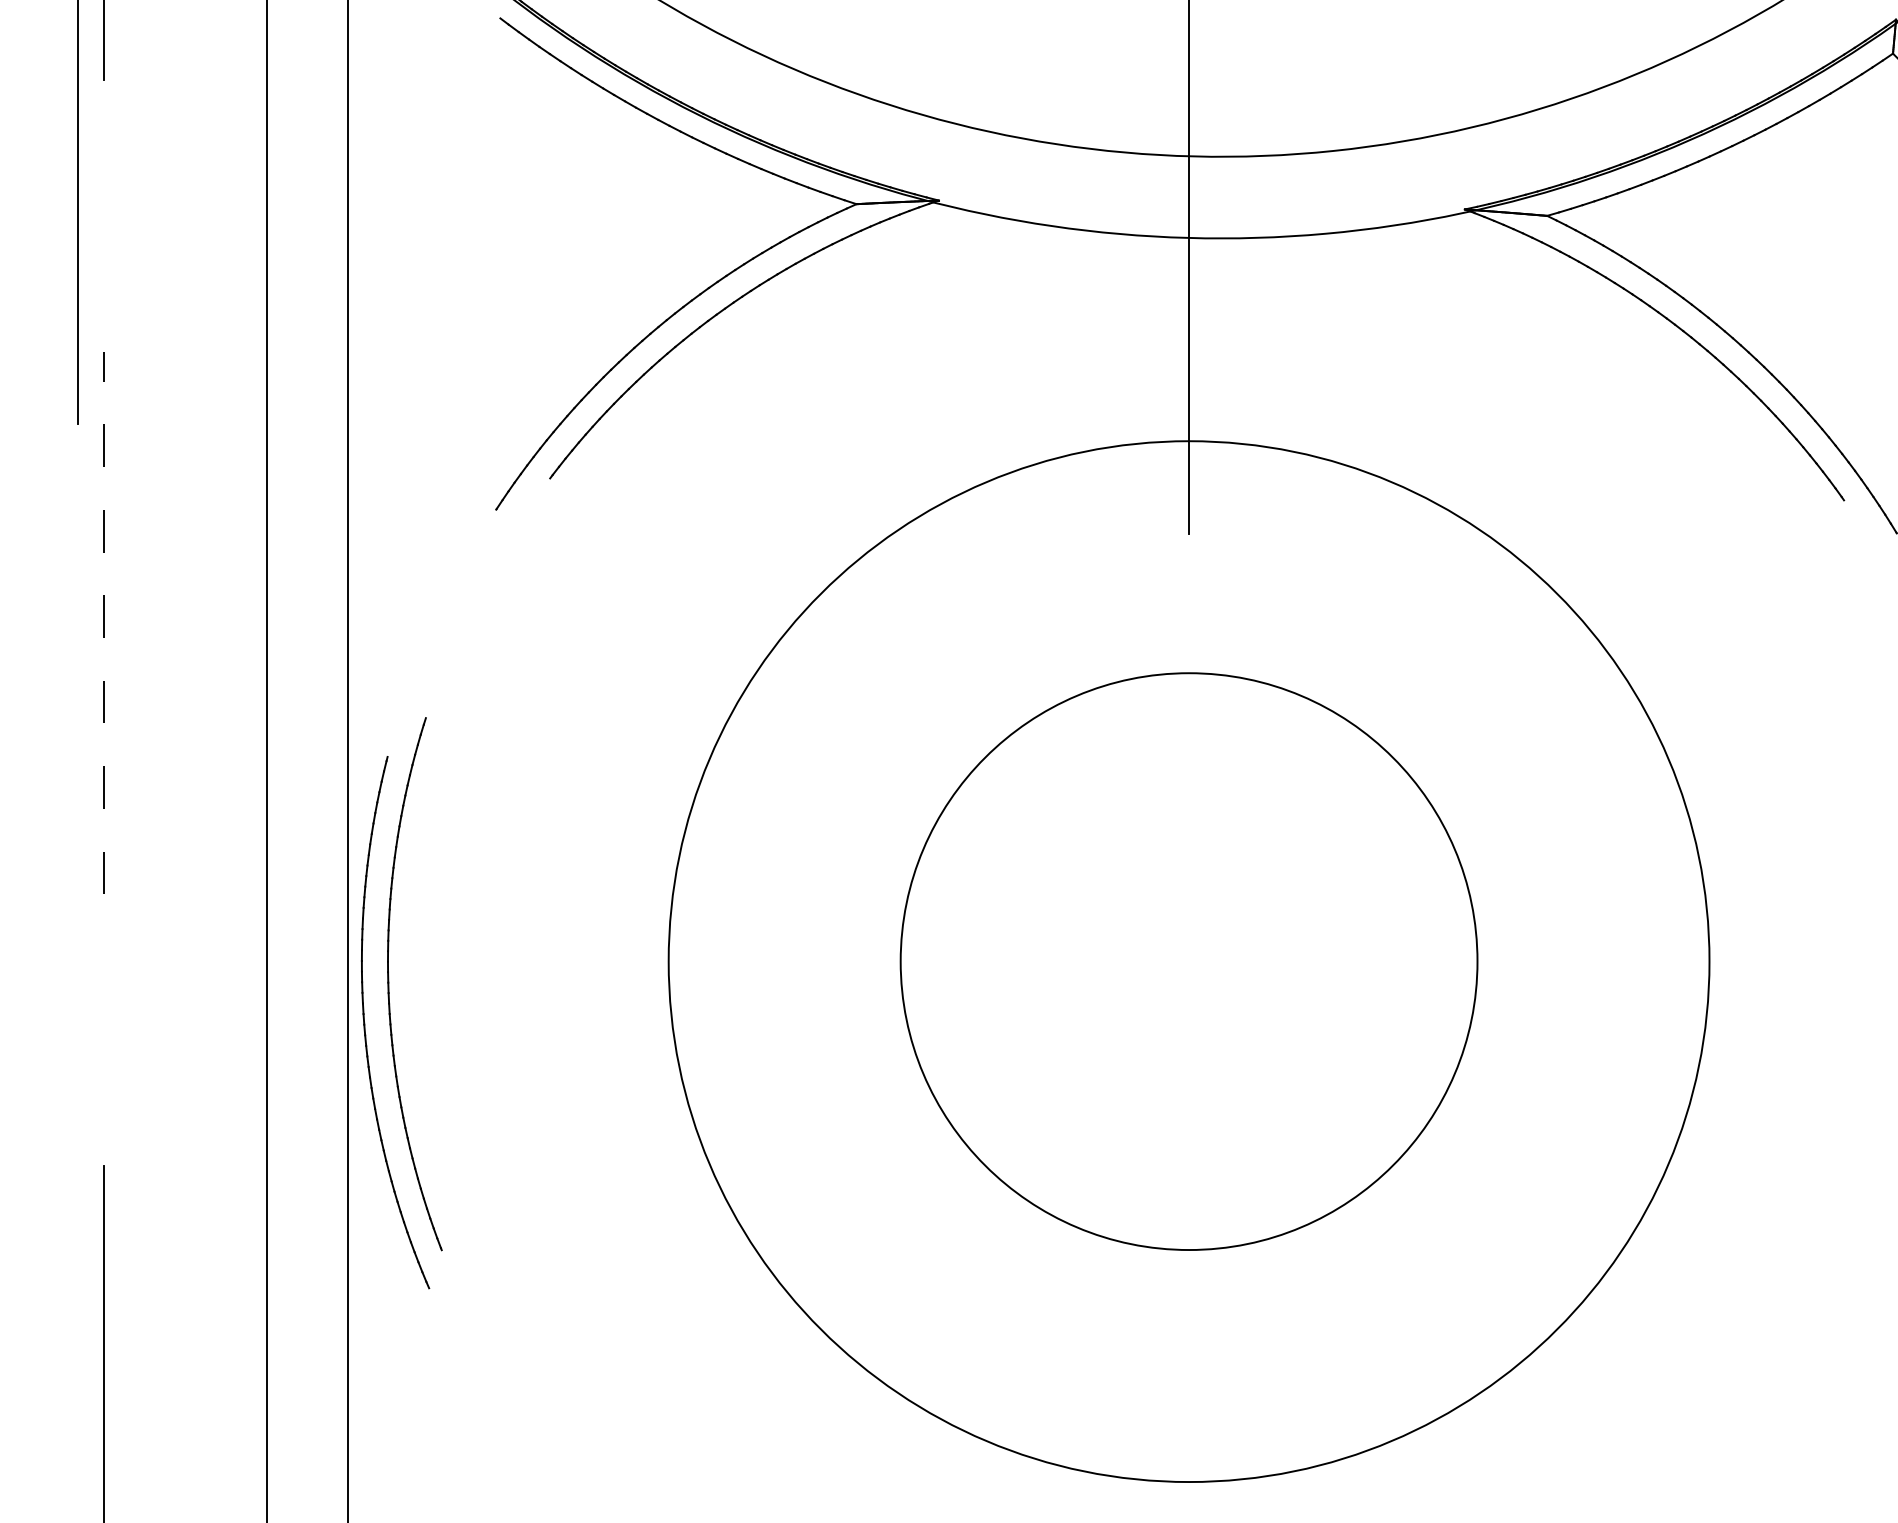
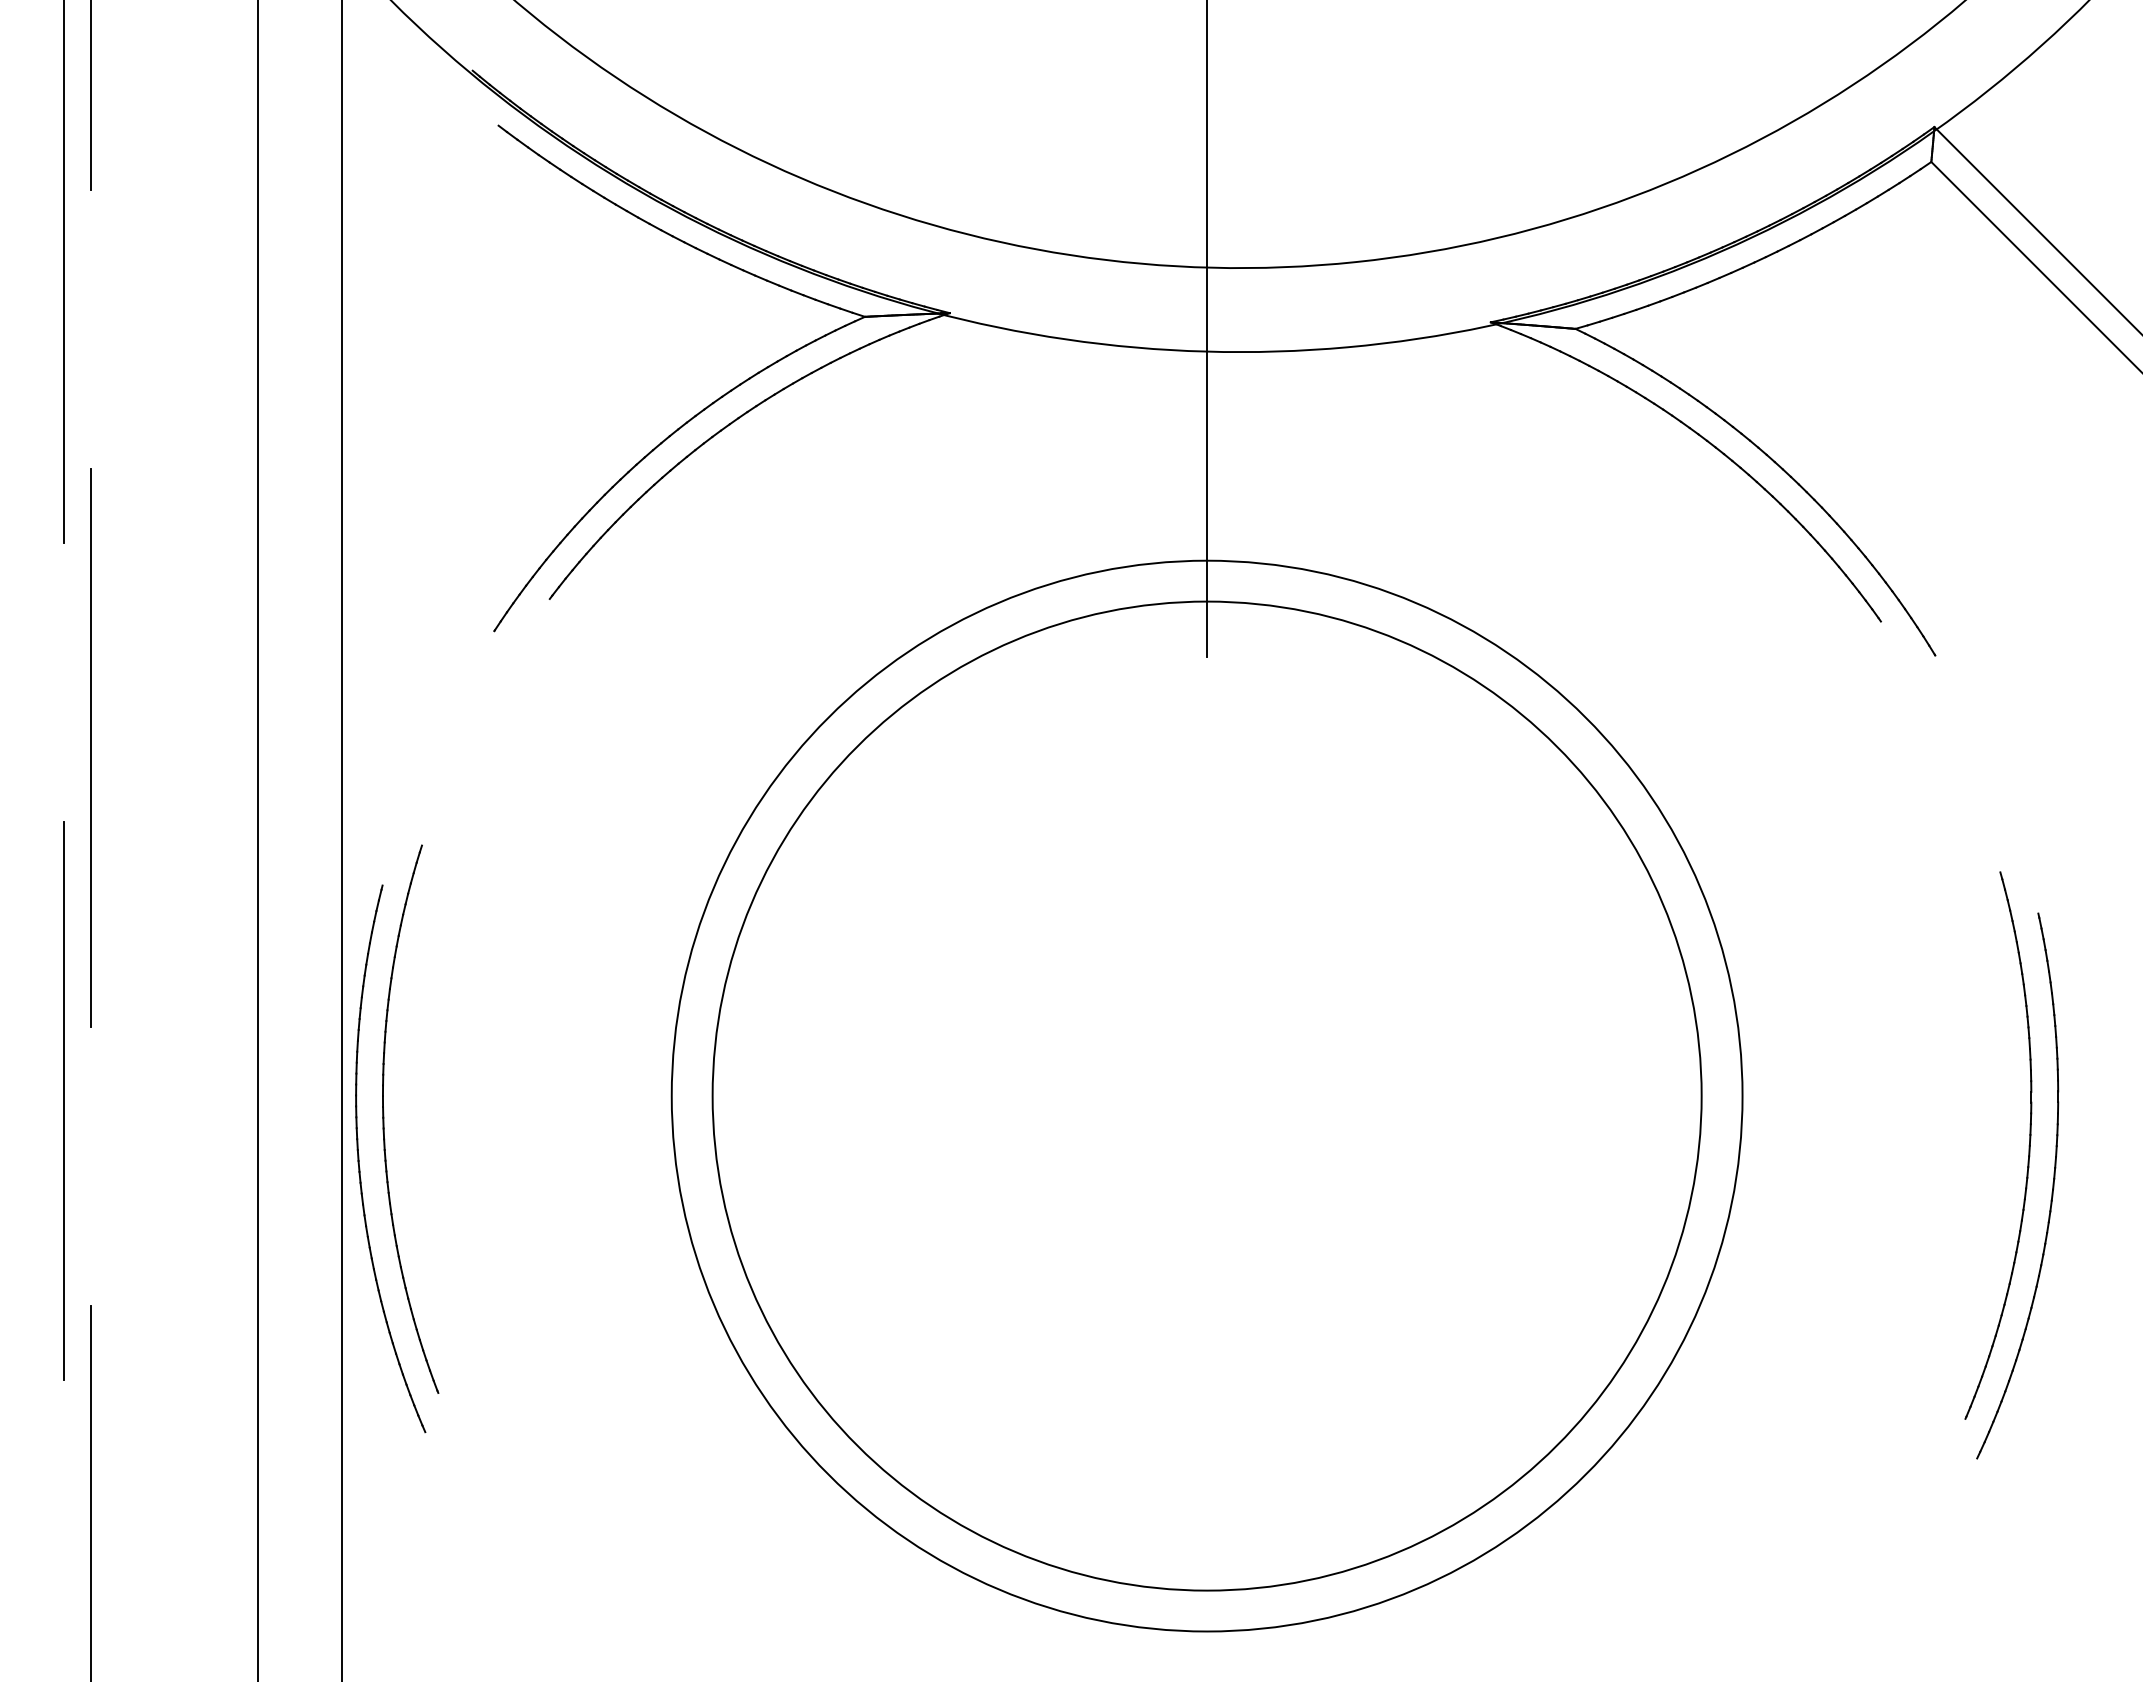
line: (104, 622) -> (91, 747), dashed -> solid
circle: (1188, 961) -> (1206, 1095), size x1.67
line: (78, 966) -> (64, 1101), added

